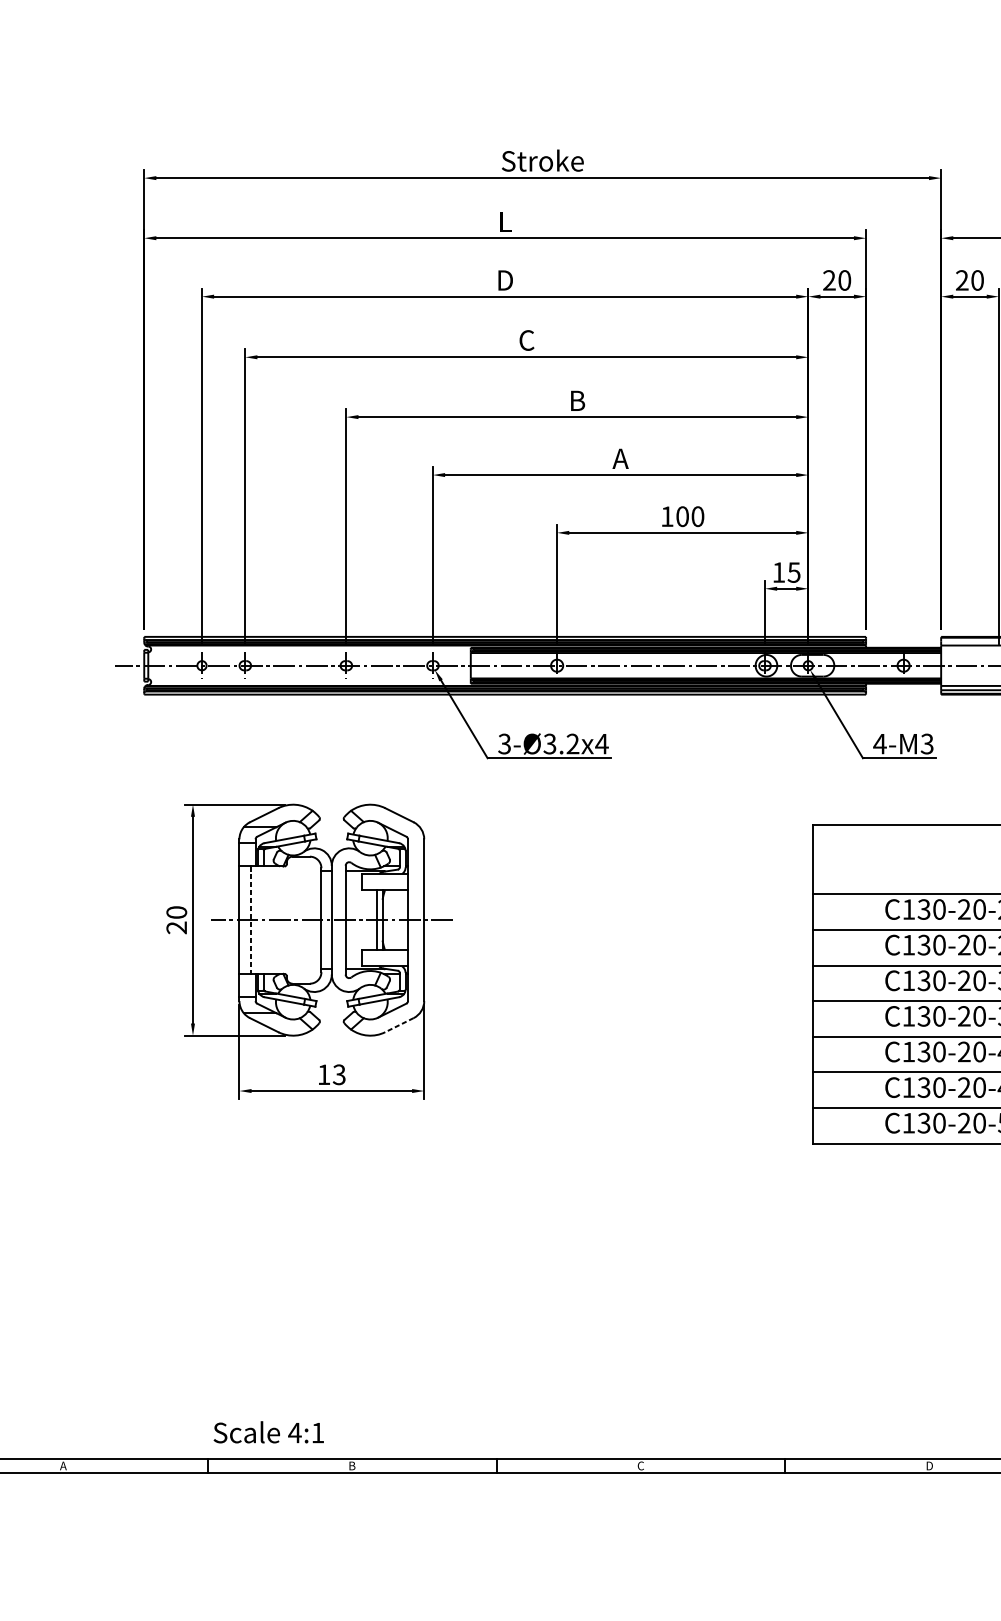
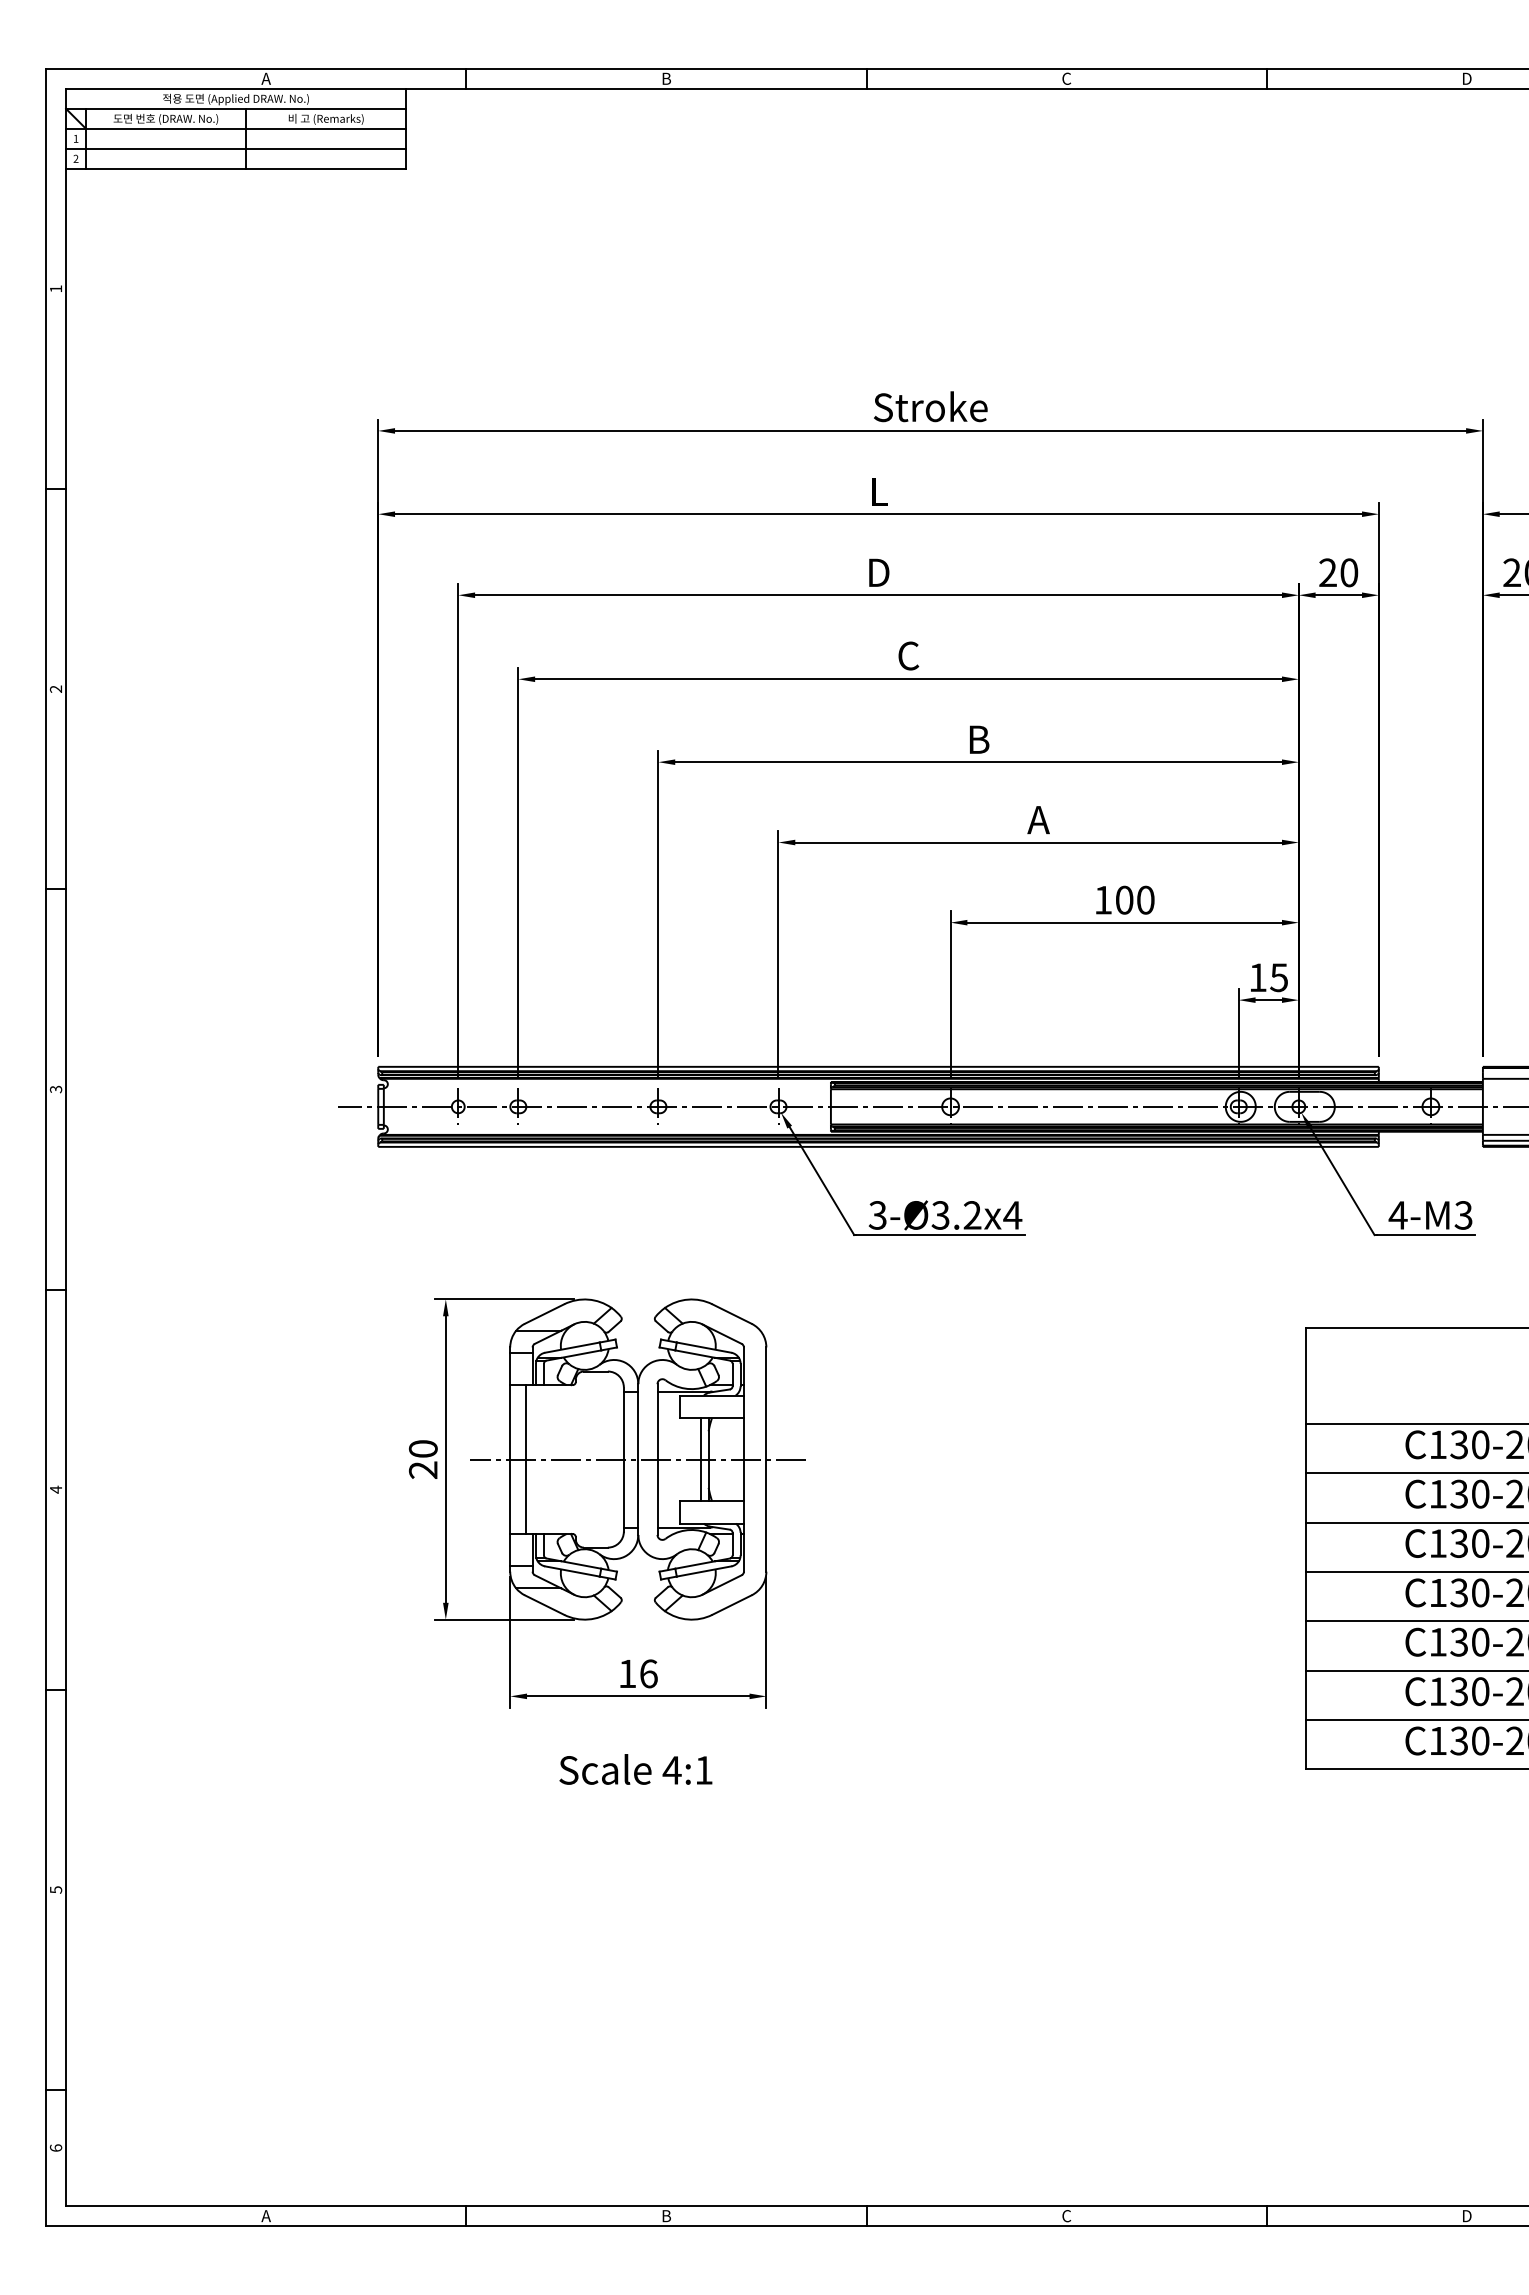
line: (251, 920) -> (526, 1460), dashed -> solid
line: (399, 1025) -> (732, 1605), dashed -> solid
text: (339, 1074) -> (648, 1673), 13 -> 16
text: (268, 1432) -> (635, 1769), moved

